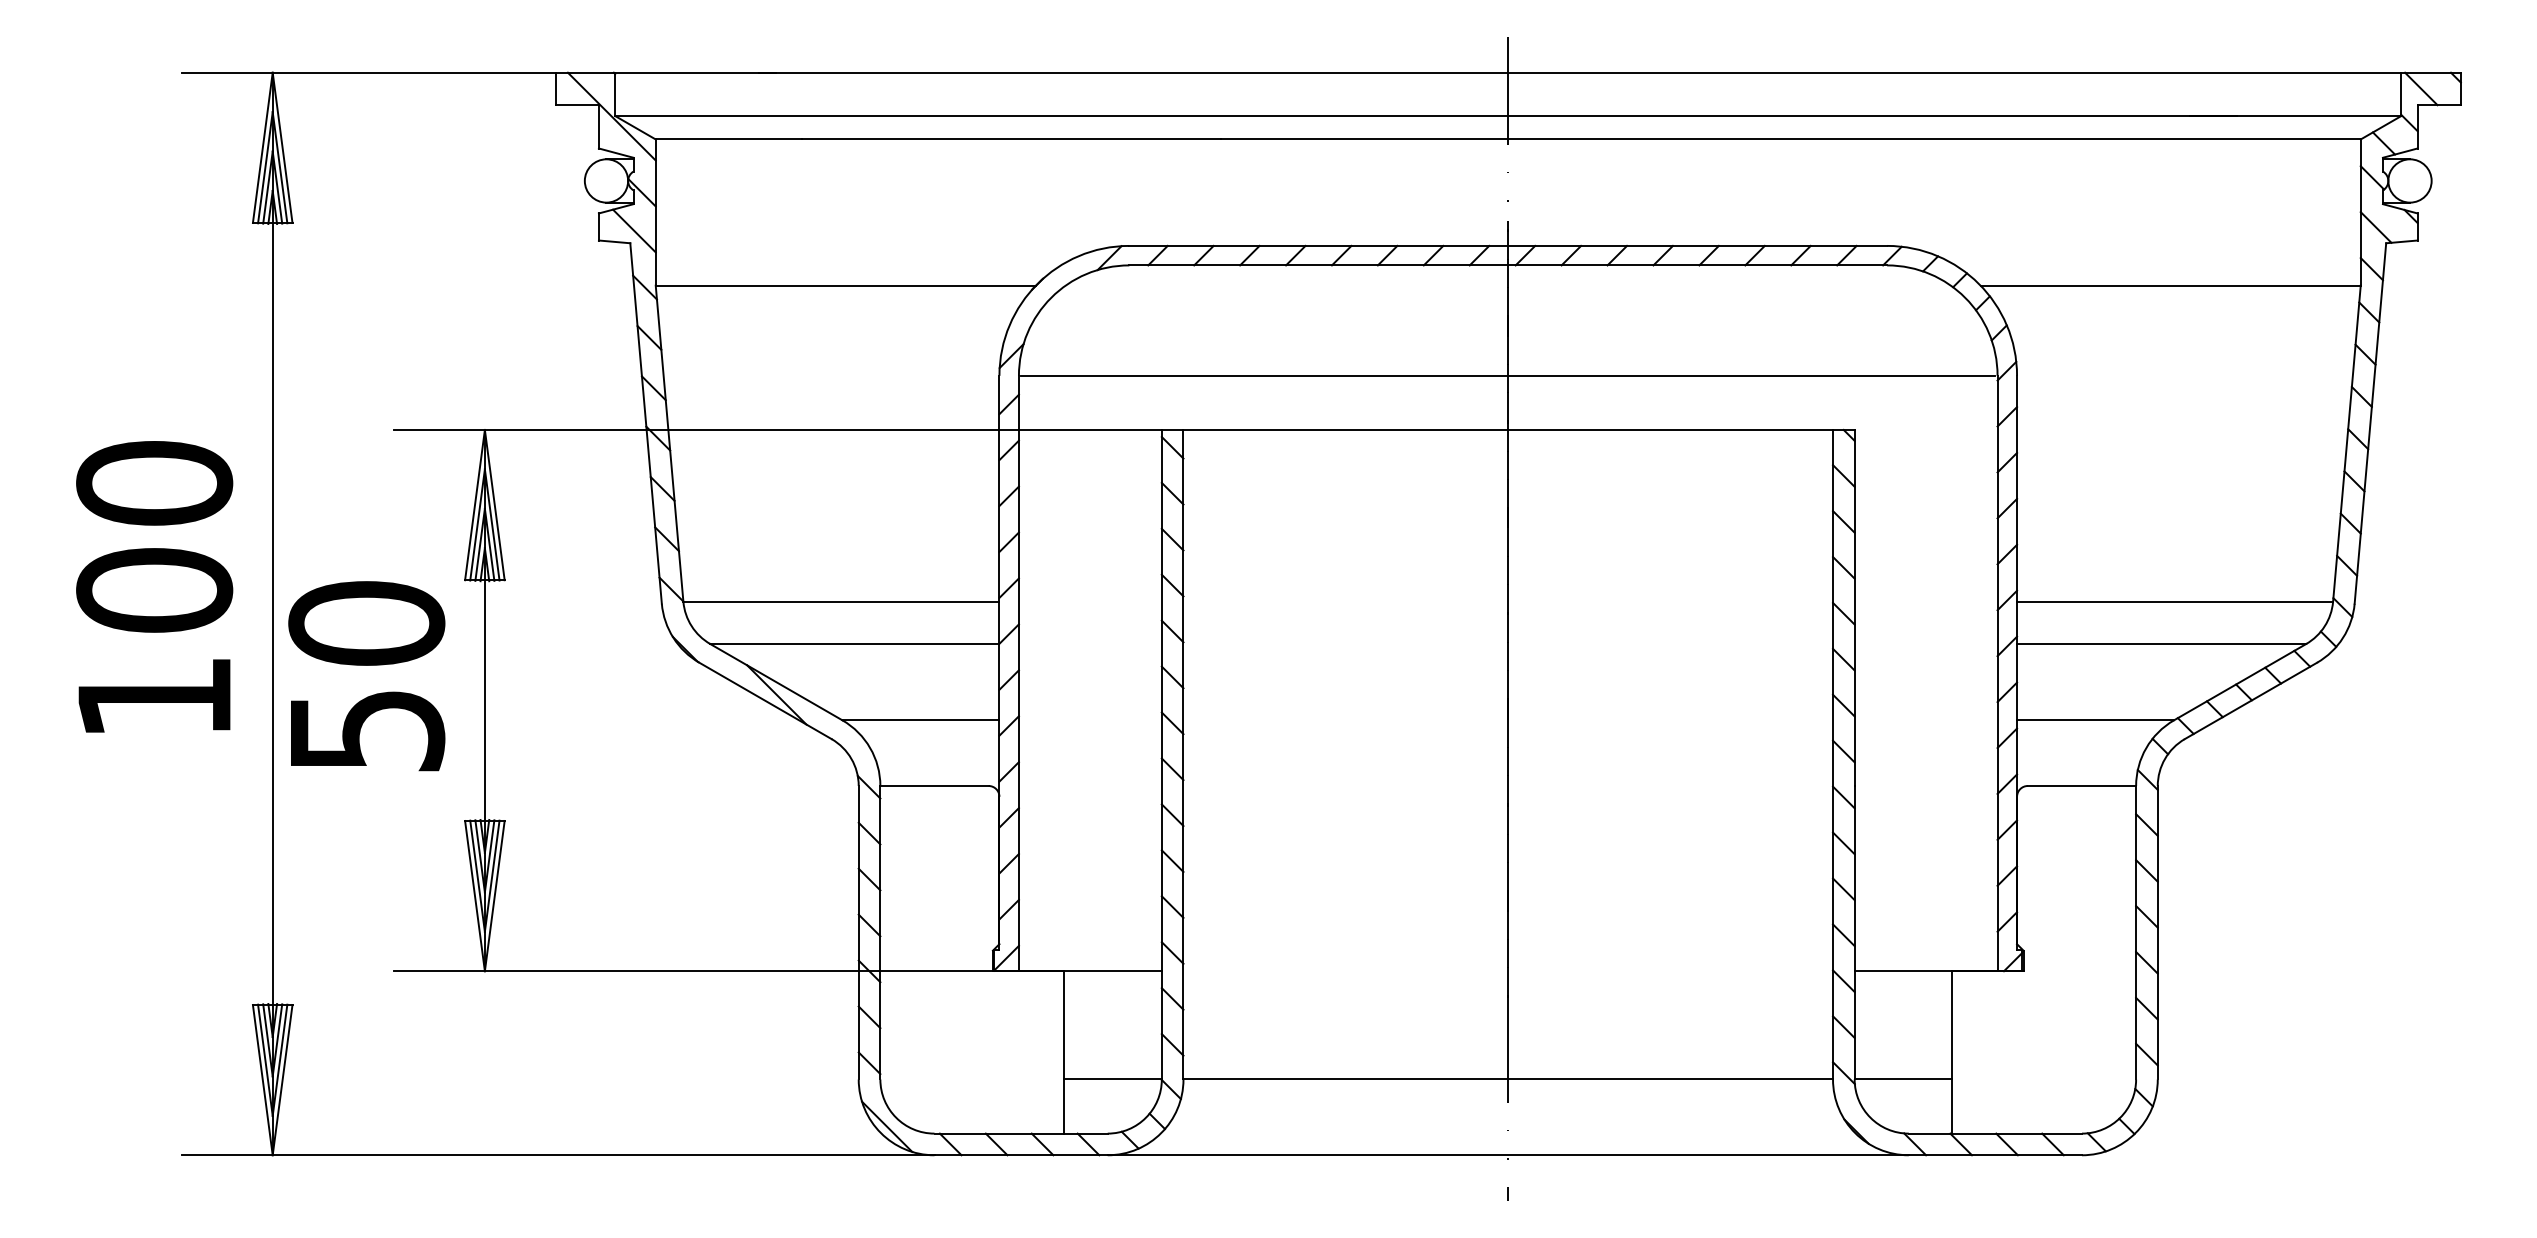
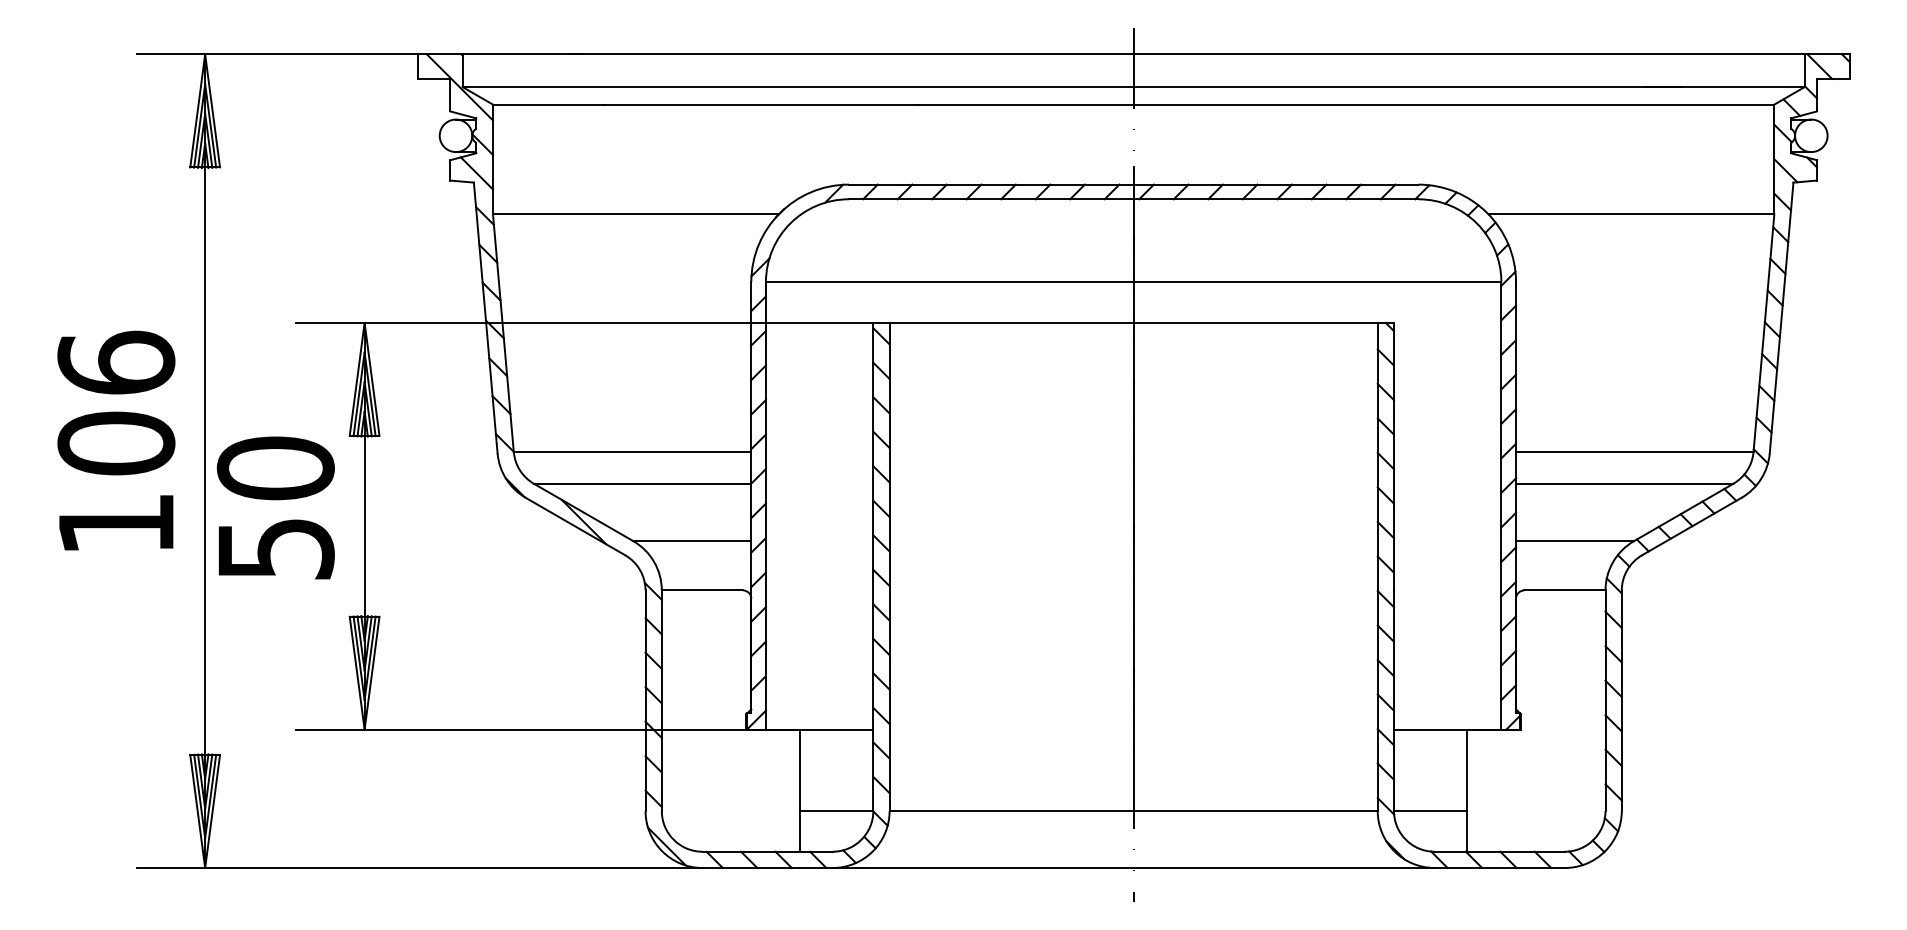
text: (154, 482) -> (116, 362), 100 -> 106

